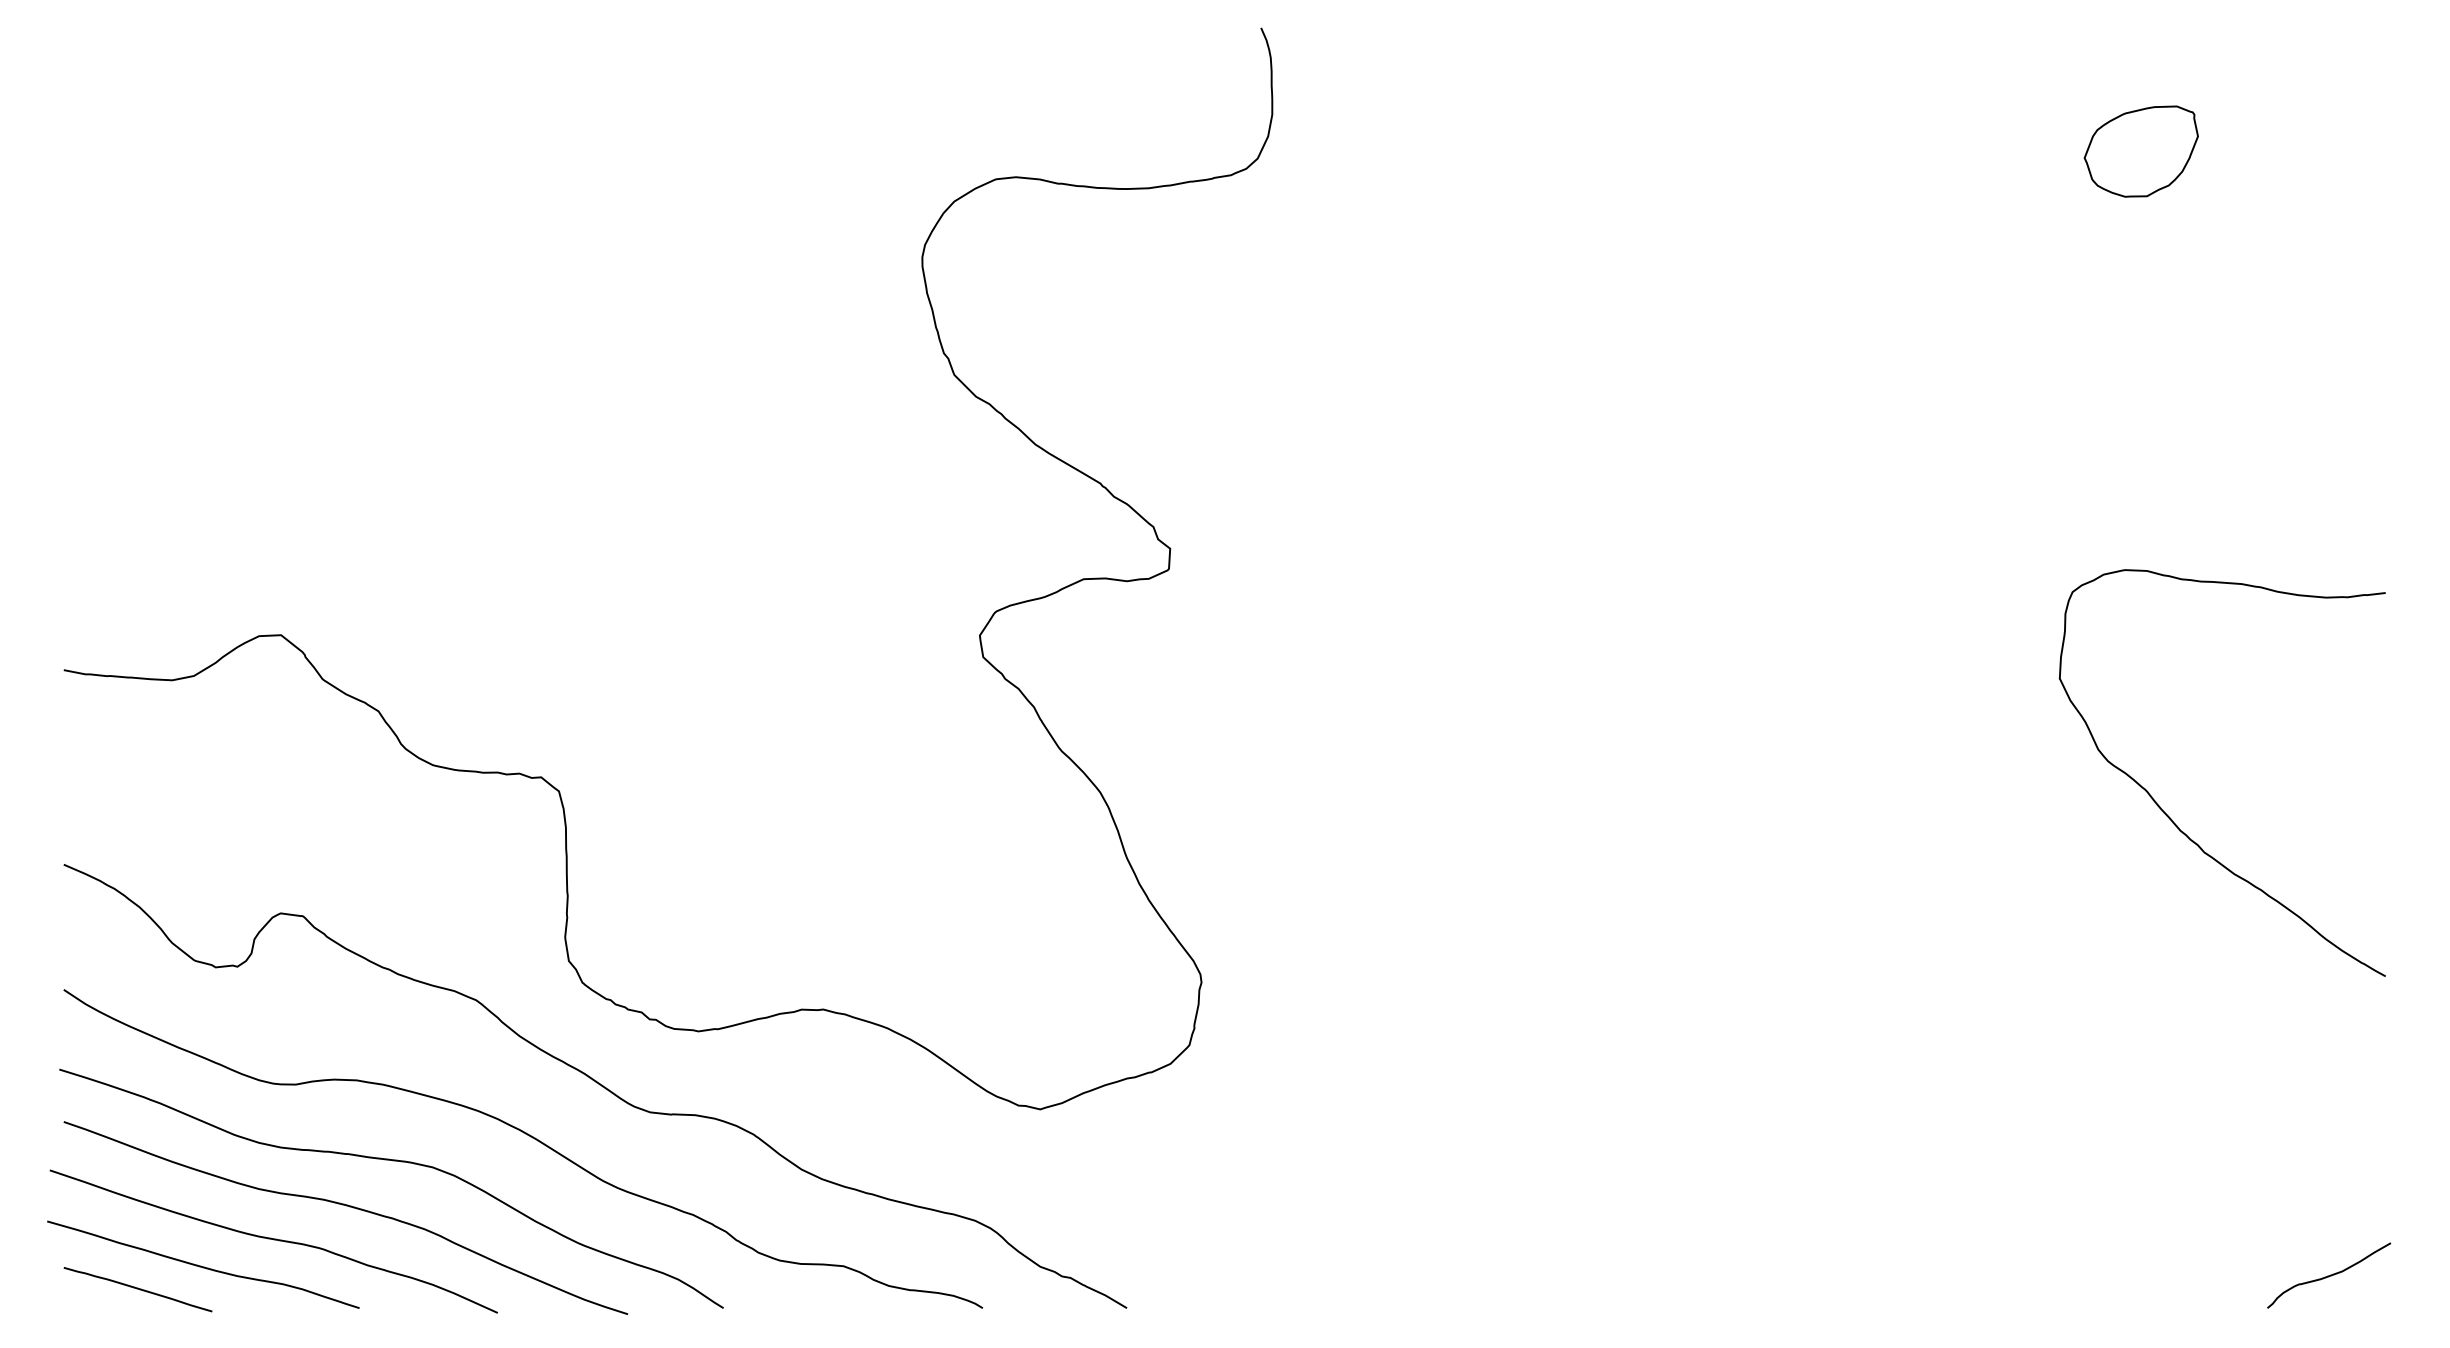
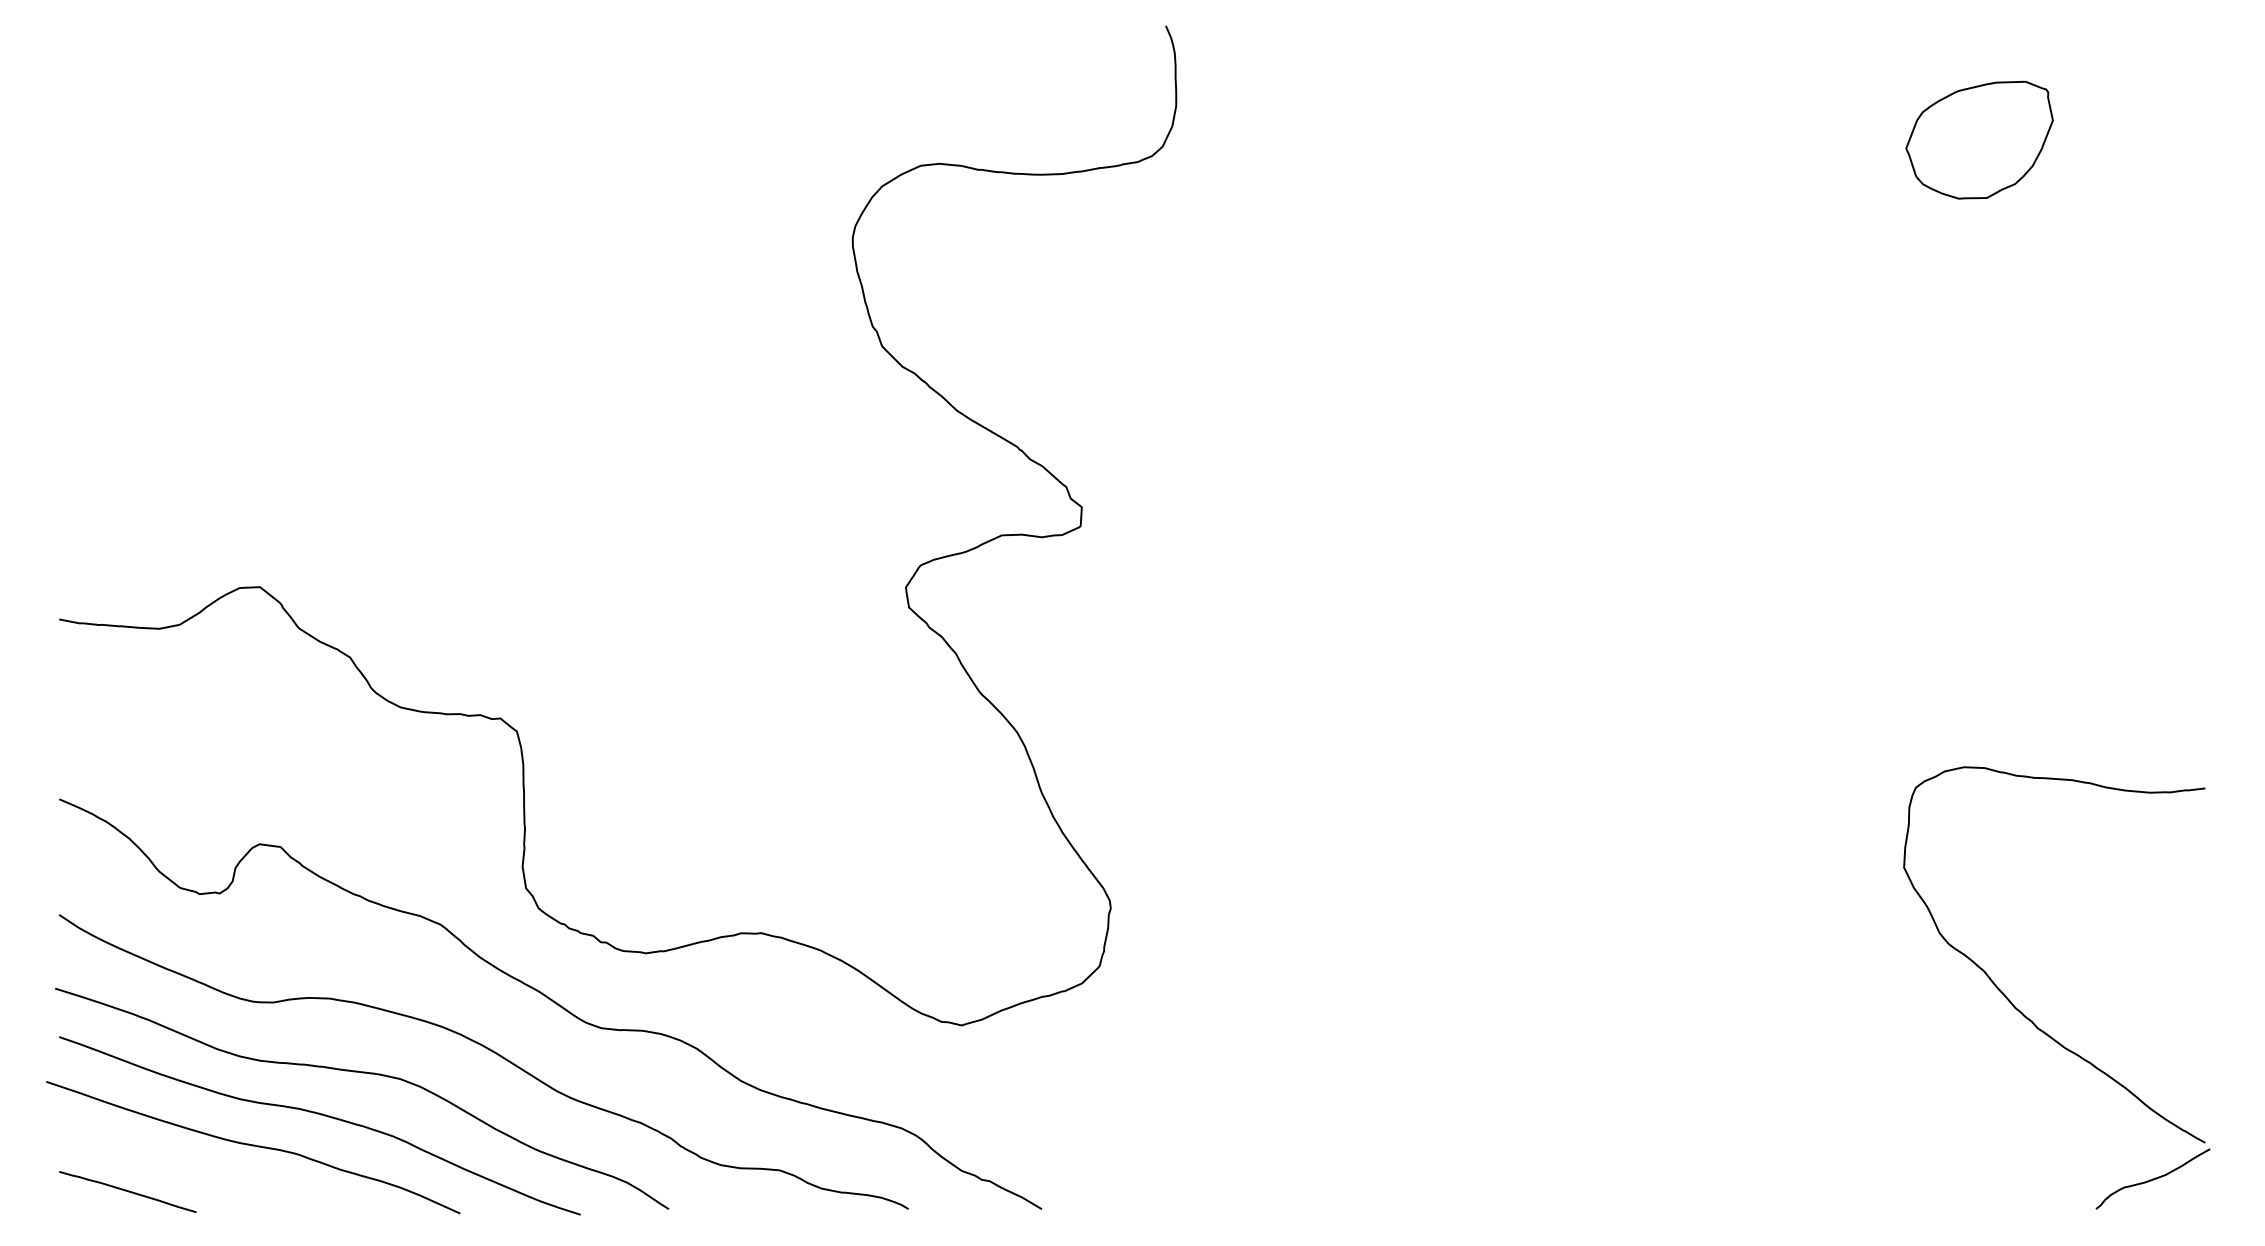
part: (2140, 151) -> (1978, 140), size x1.4
curve: (2172, 819) -> (2008, 997), moved
curve: (203, 1266) -> (188, 1170), removed

